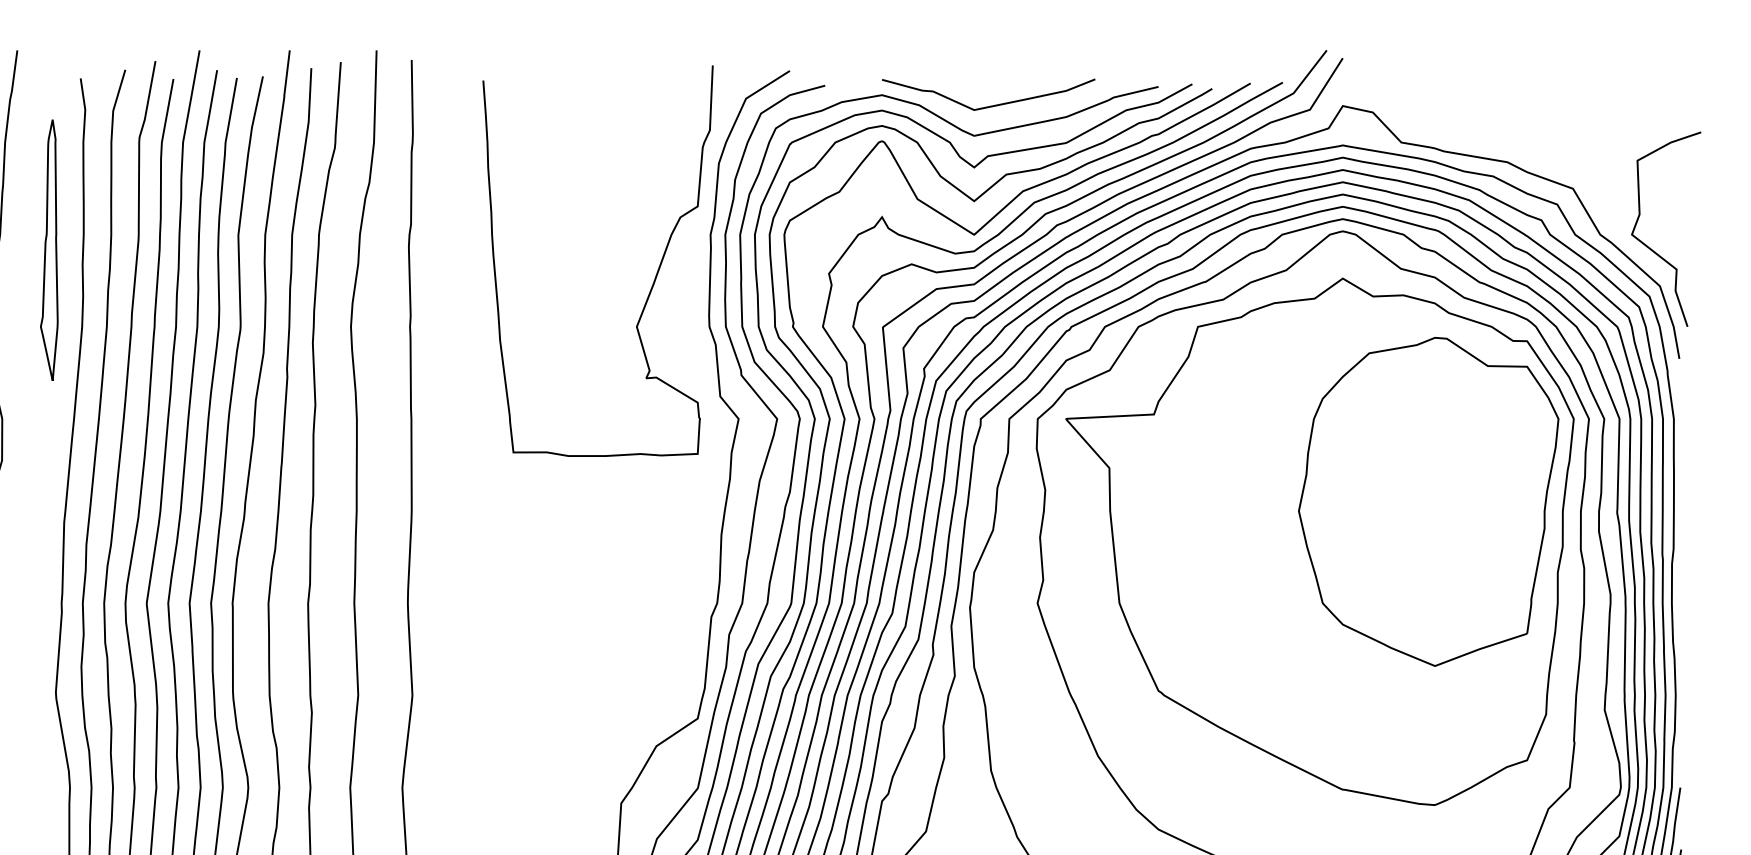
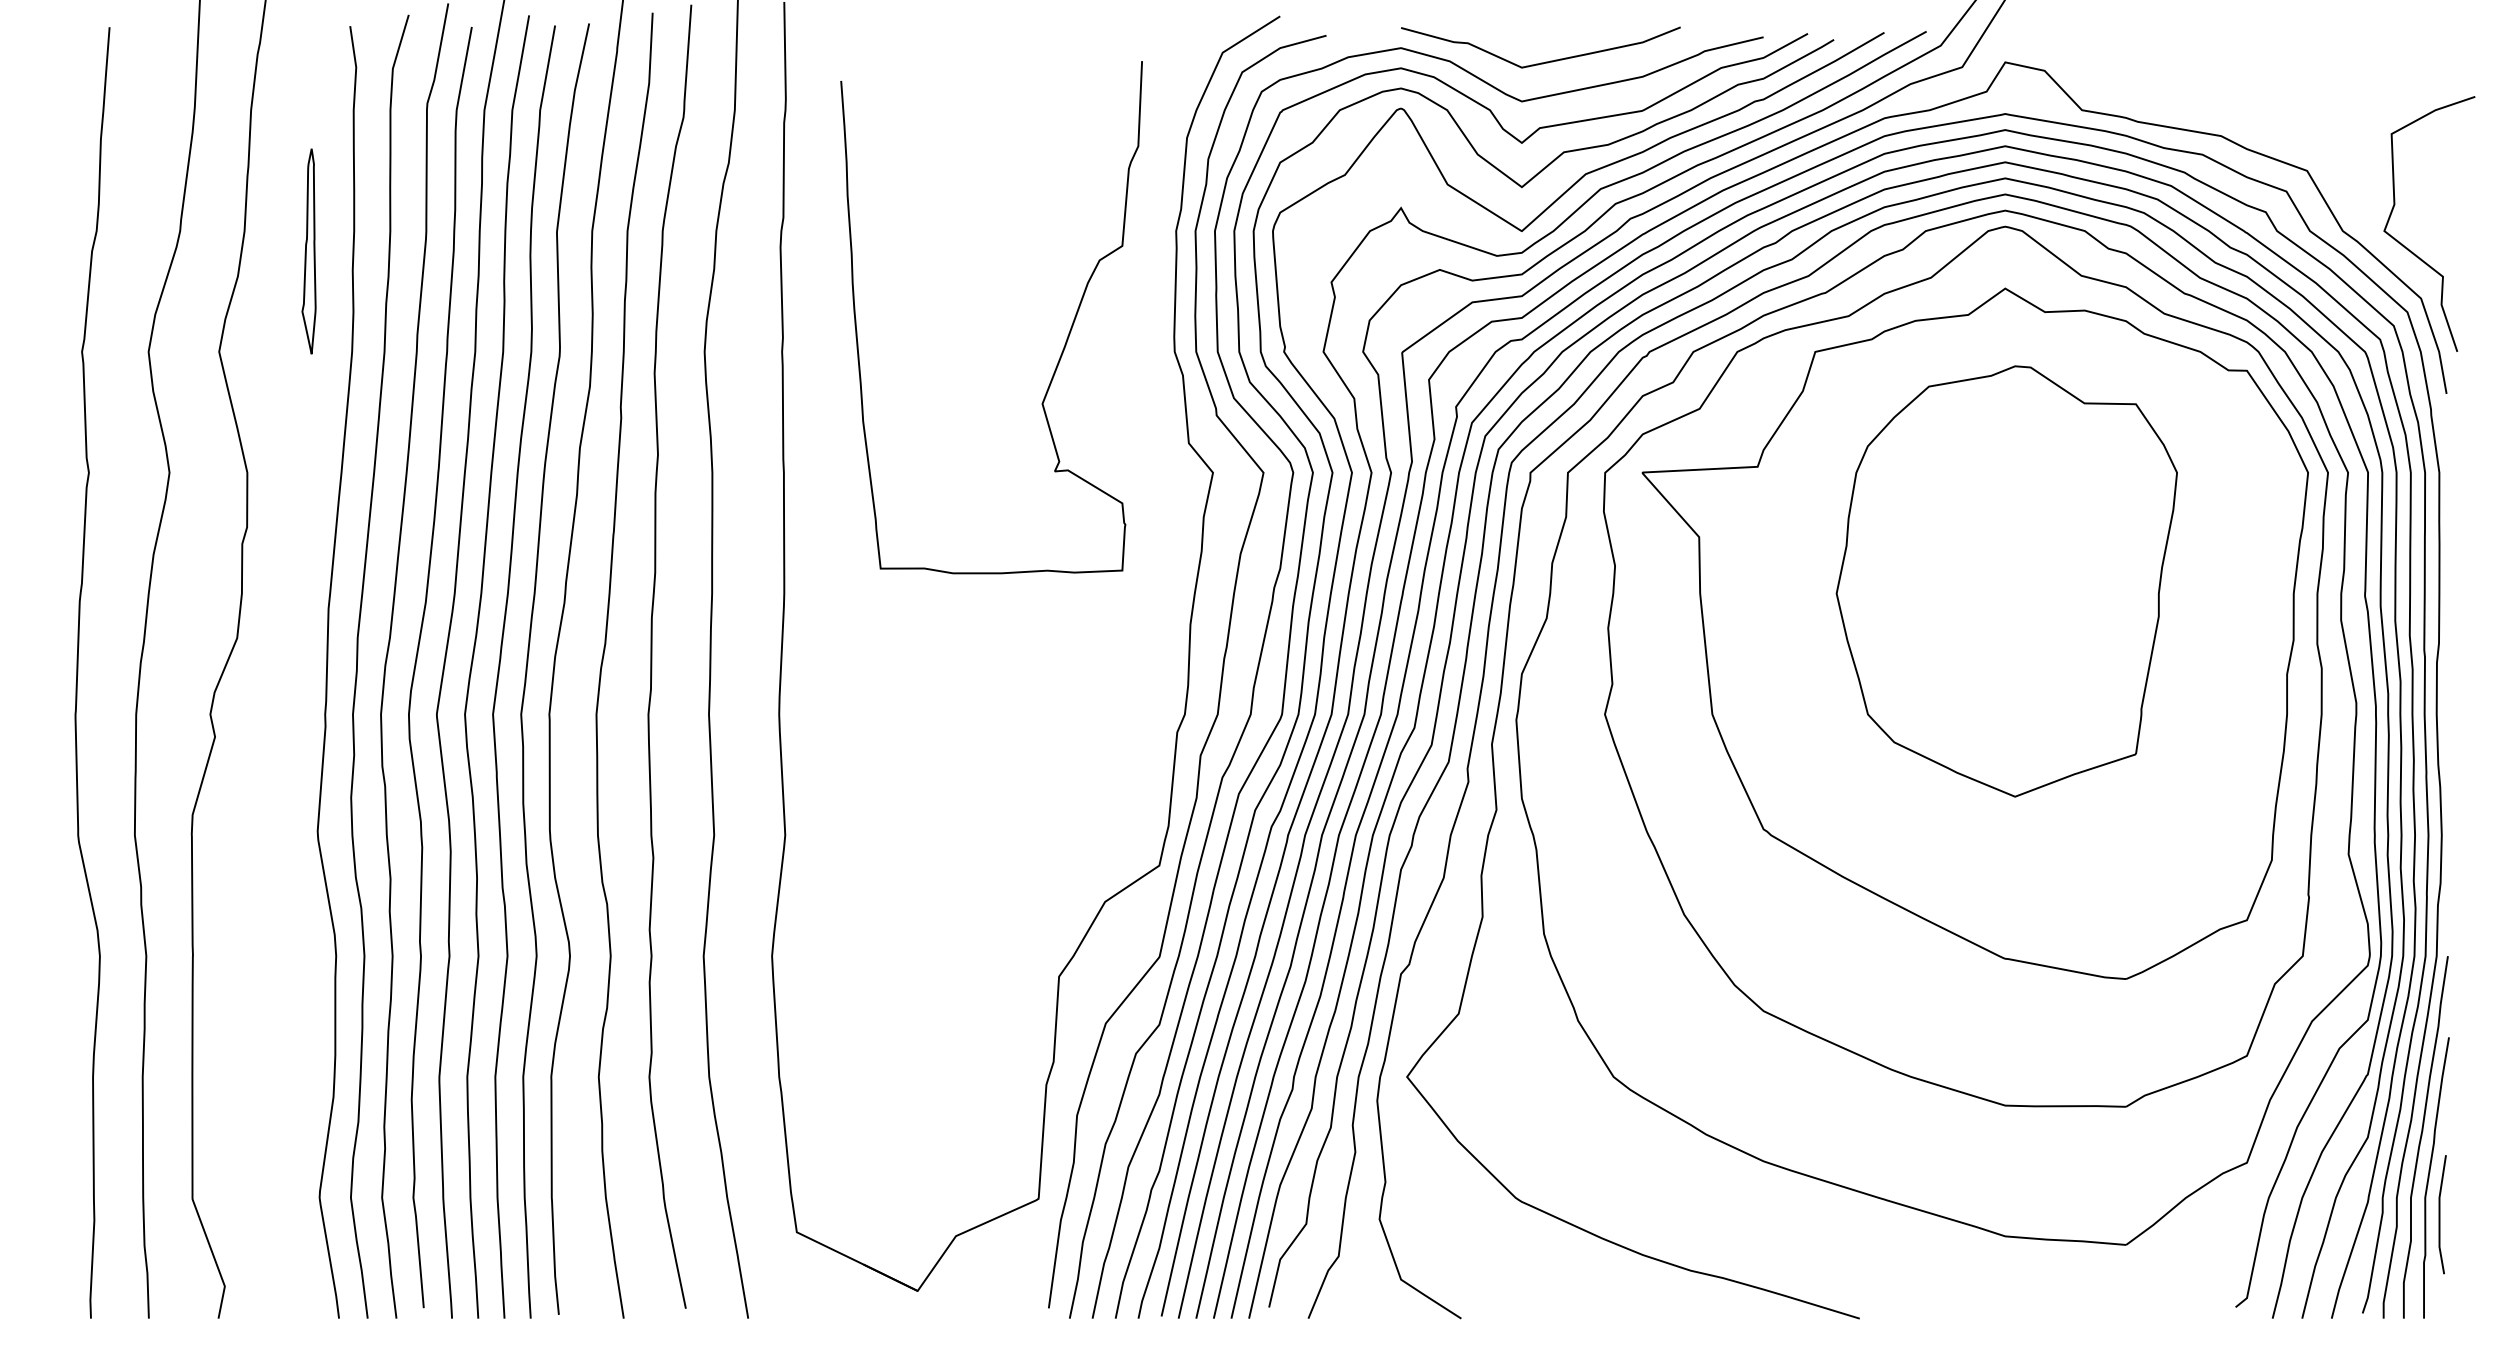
part: (48, 250) -> (308, 251), size x0.6
curve: (654, 279) -> (1065, 341), moved
part: (1428, 501) -> (2006, 581), moved

